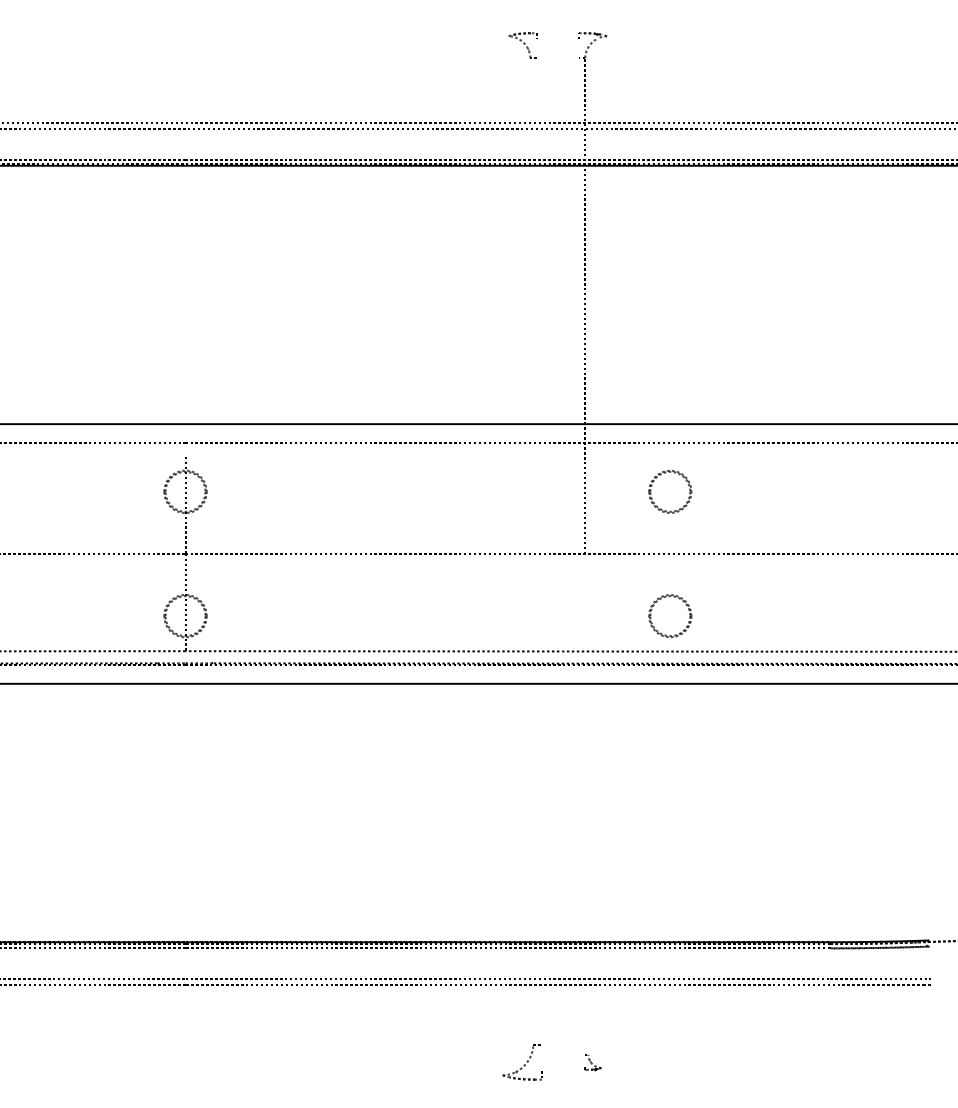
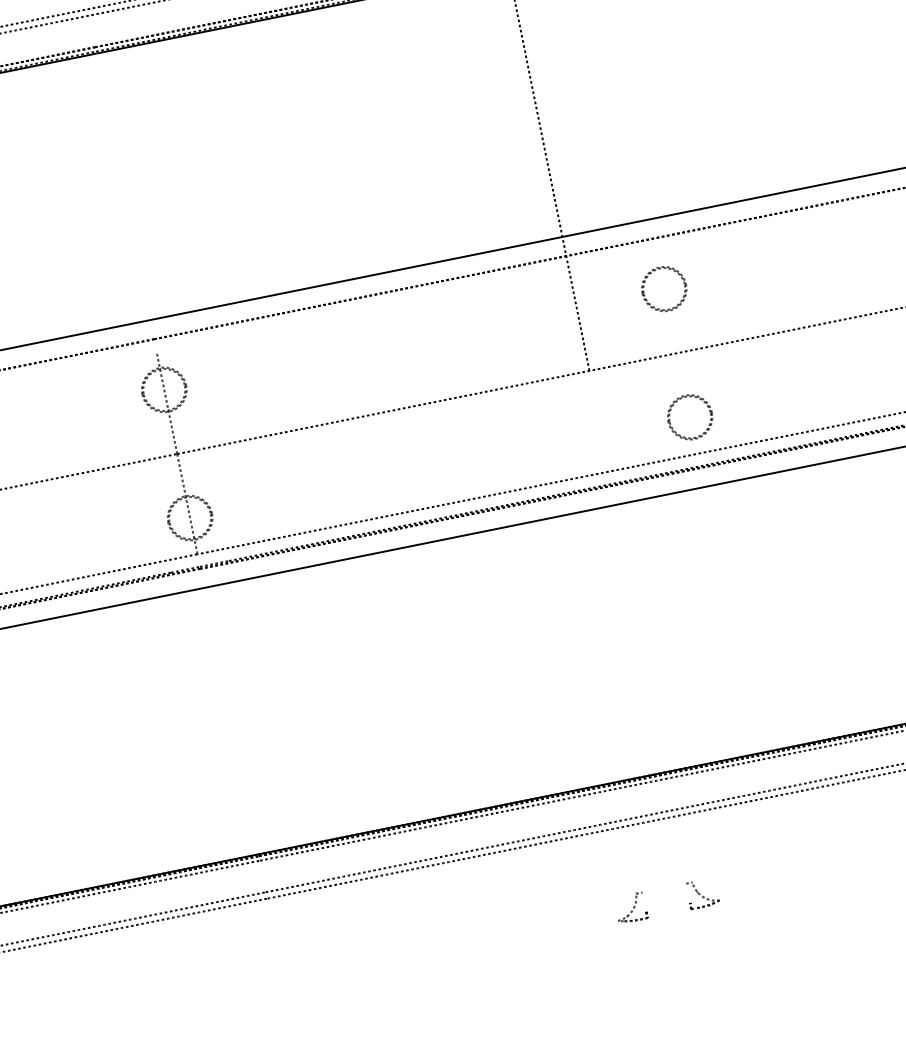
part: (522, 1062) -> (630, 908), size x0.71
part: (592, 1062) -> (702, 893), size x1.67

